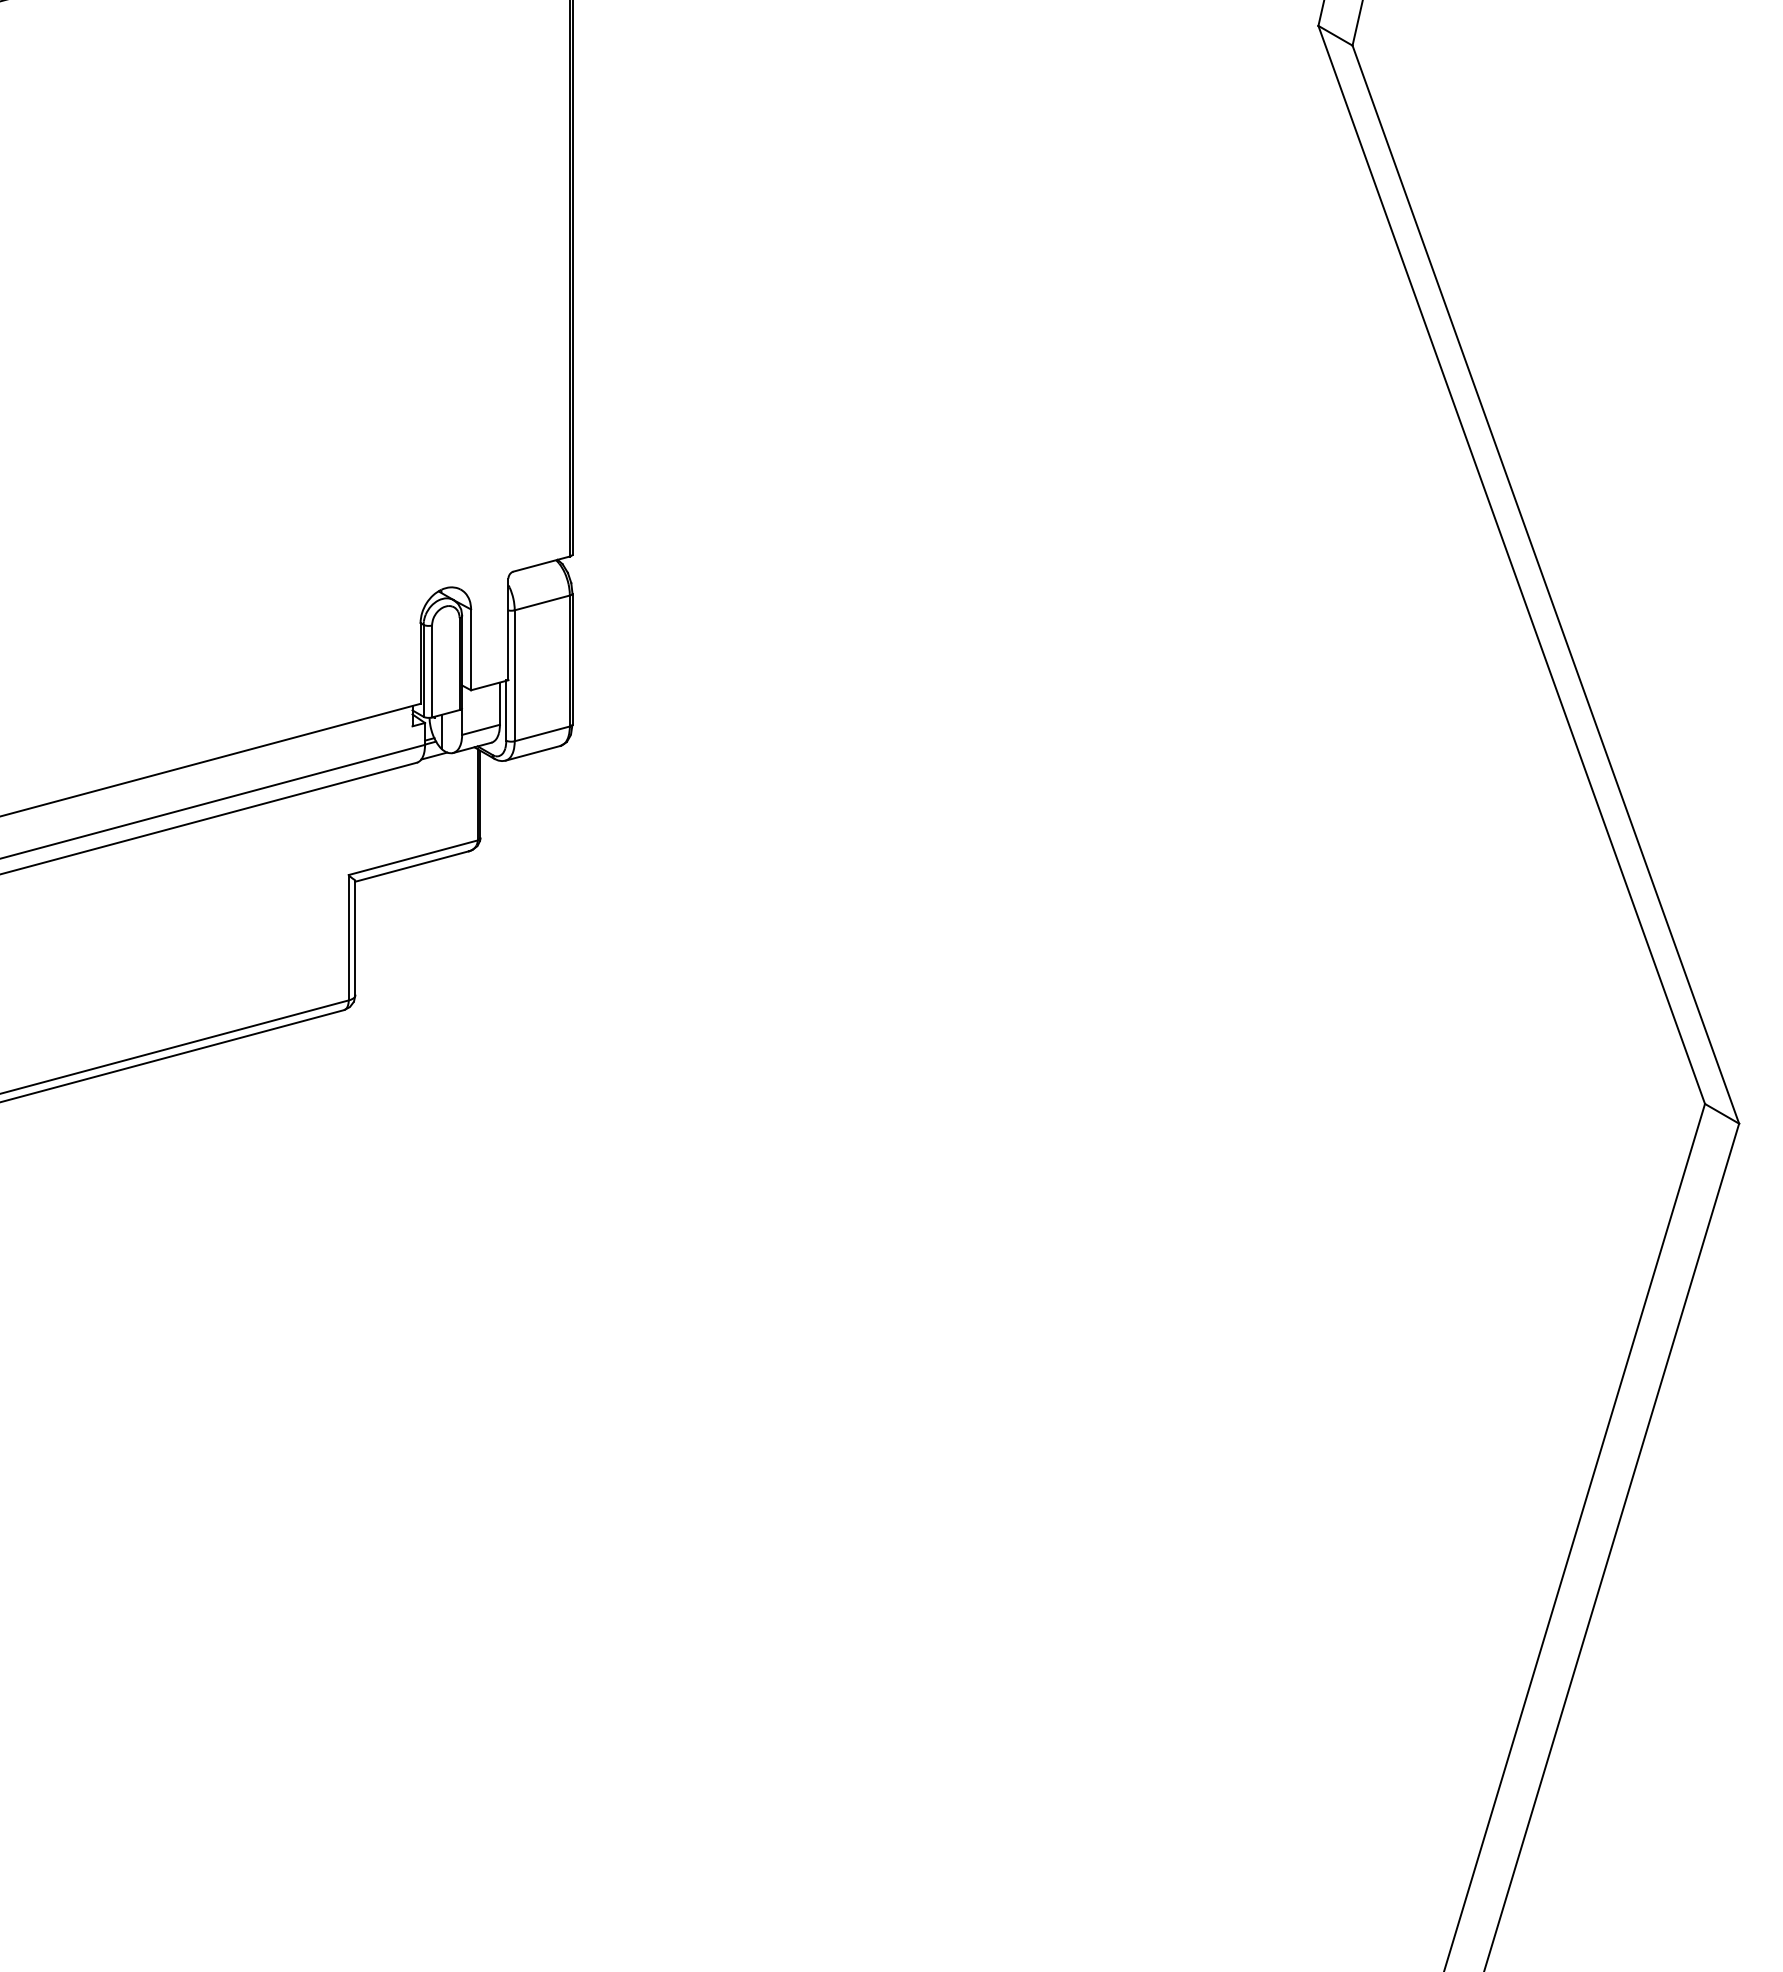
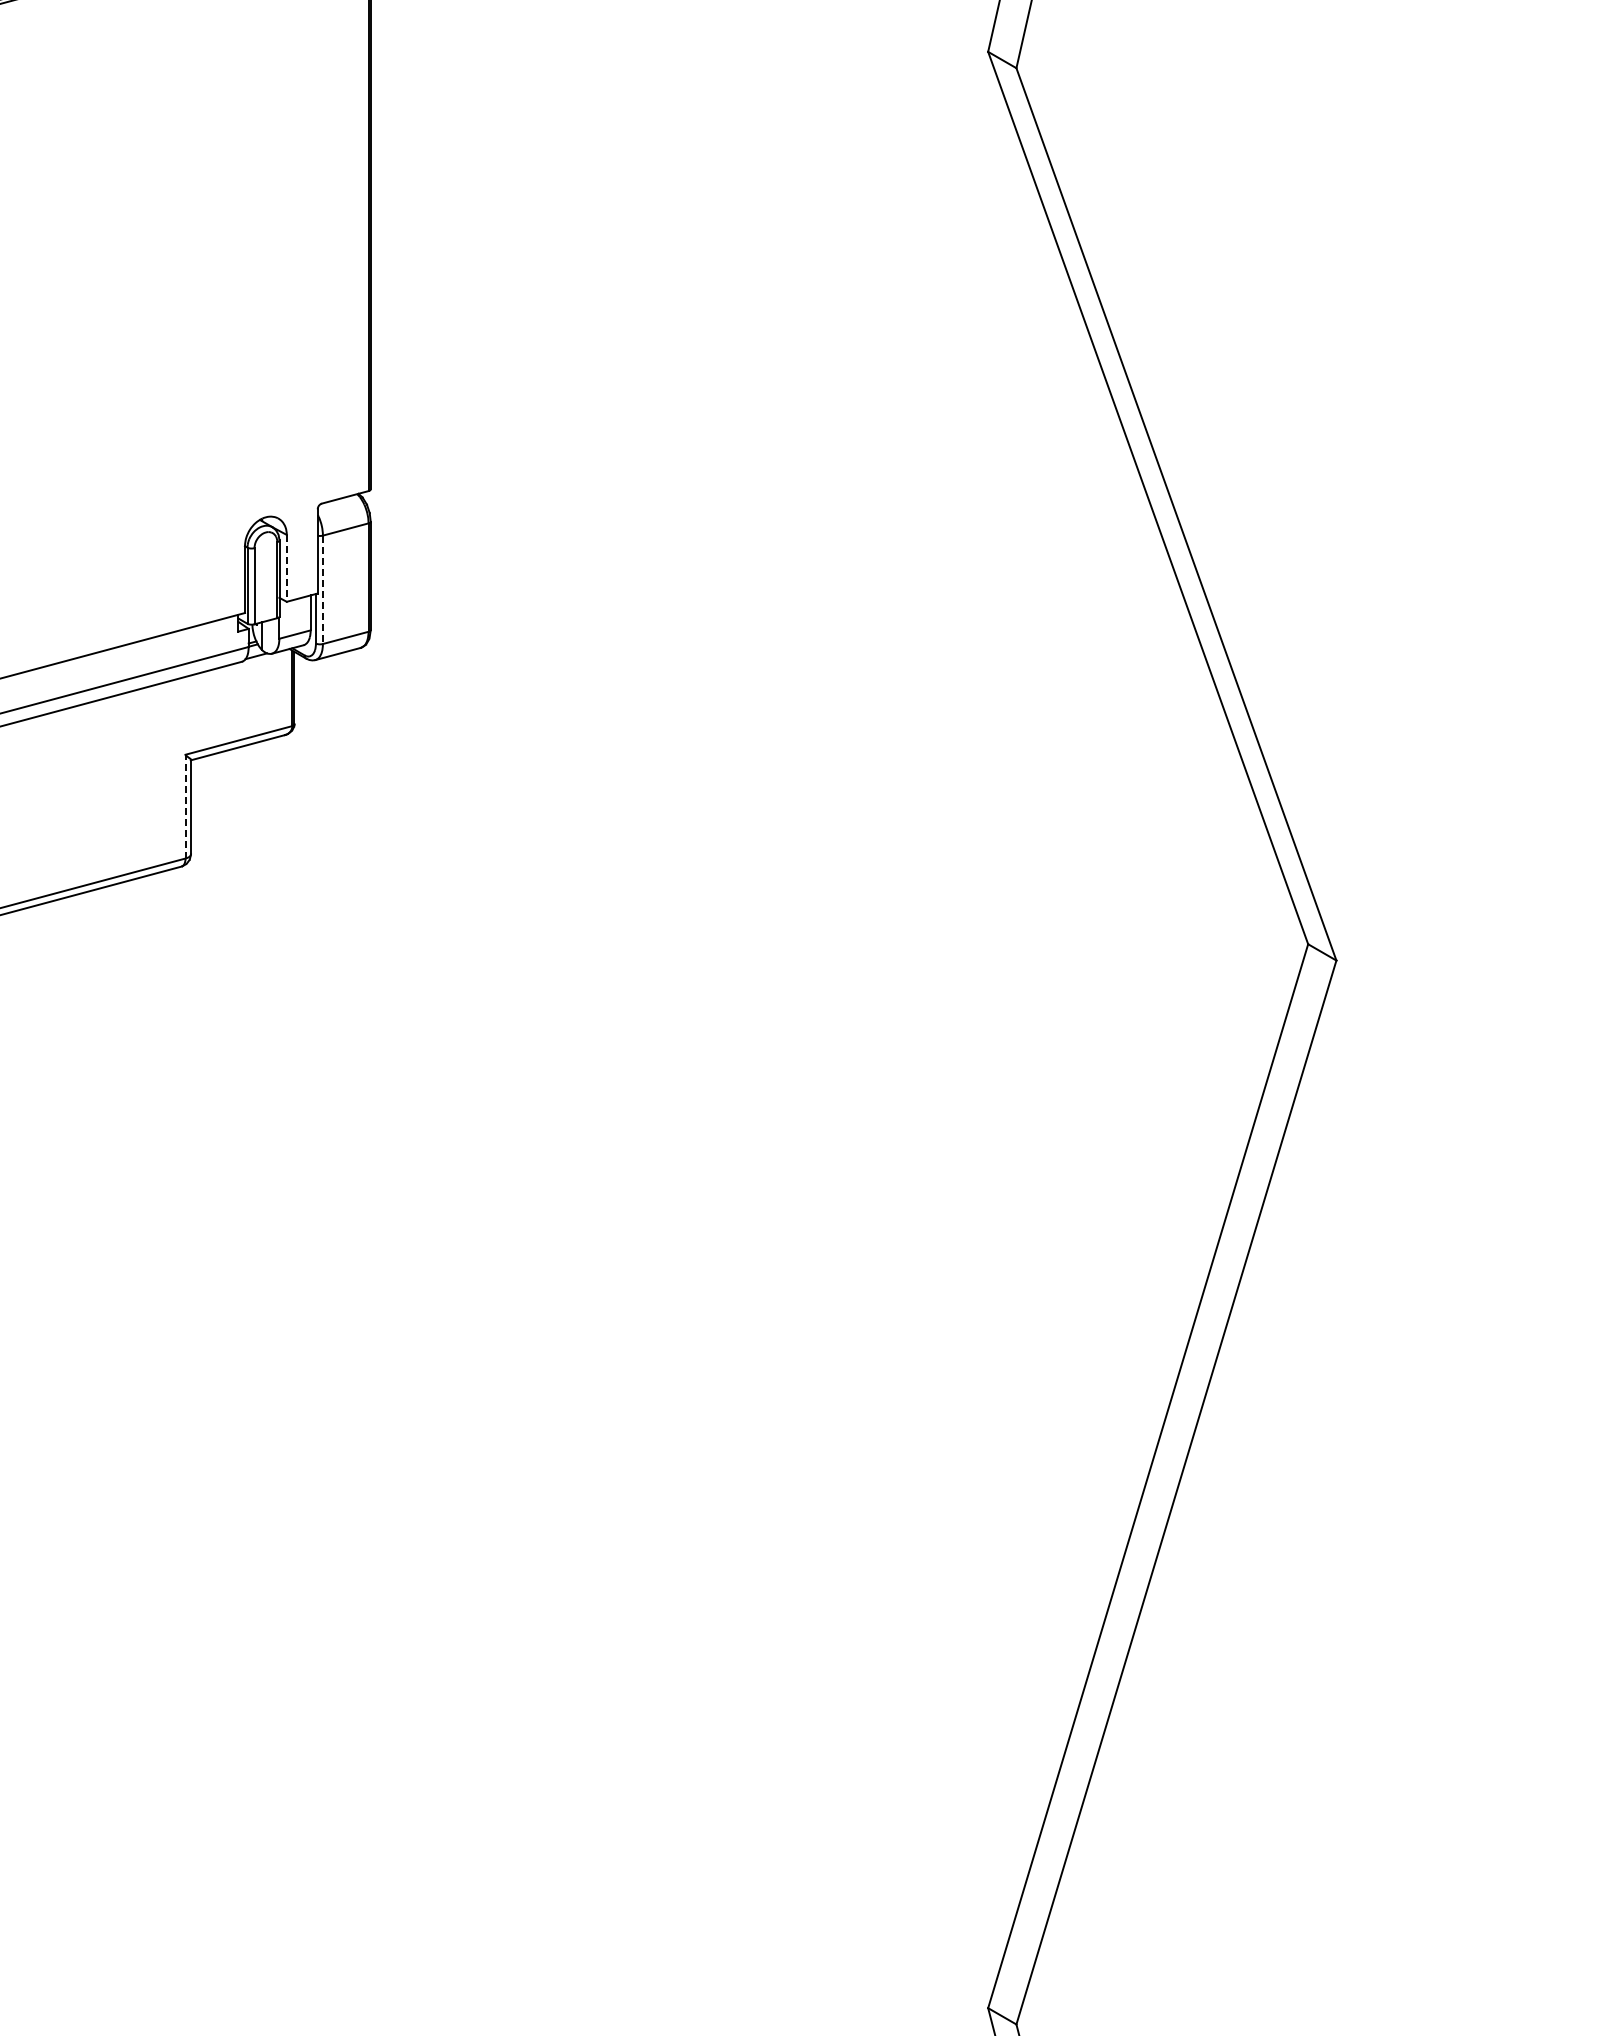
line: (470, 650) -> (286, 568), solid -> dashed
line: (514, 676) -> (322, 590), solid -> dashed
line: (348, 937) -> (185, 806), solid -> dashed

